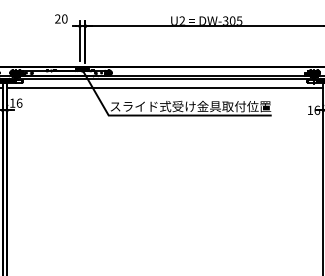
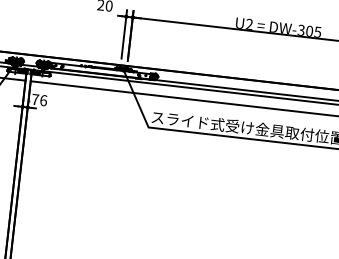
text: (12, 102) -> (35, 98), 16 -> 76

